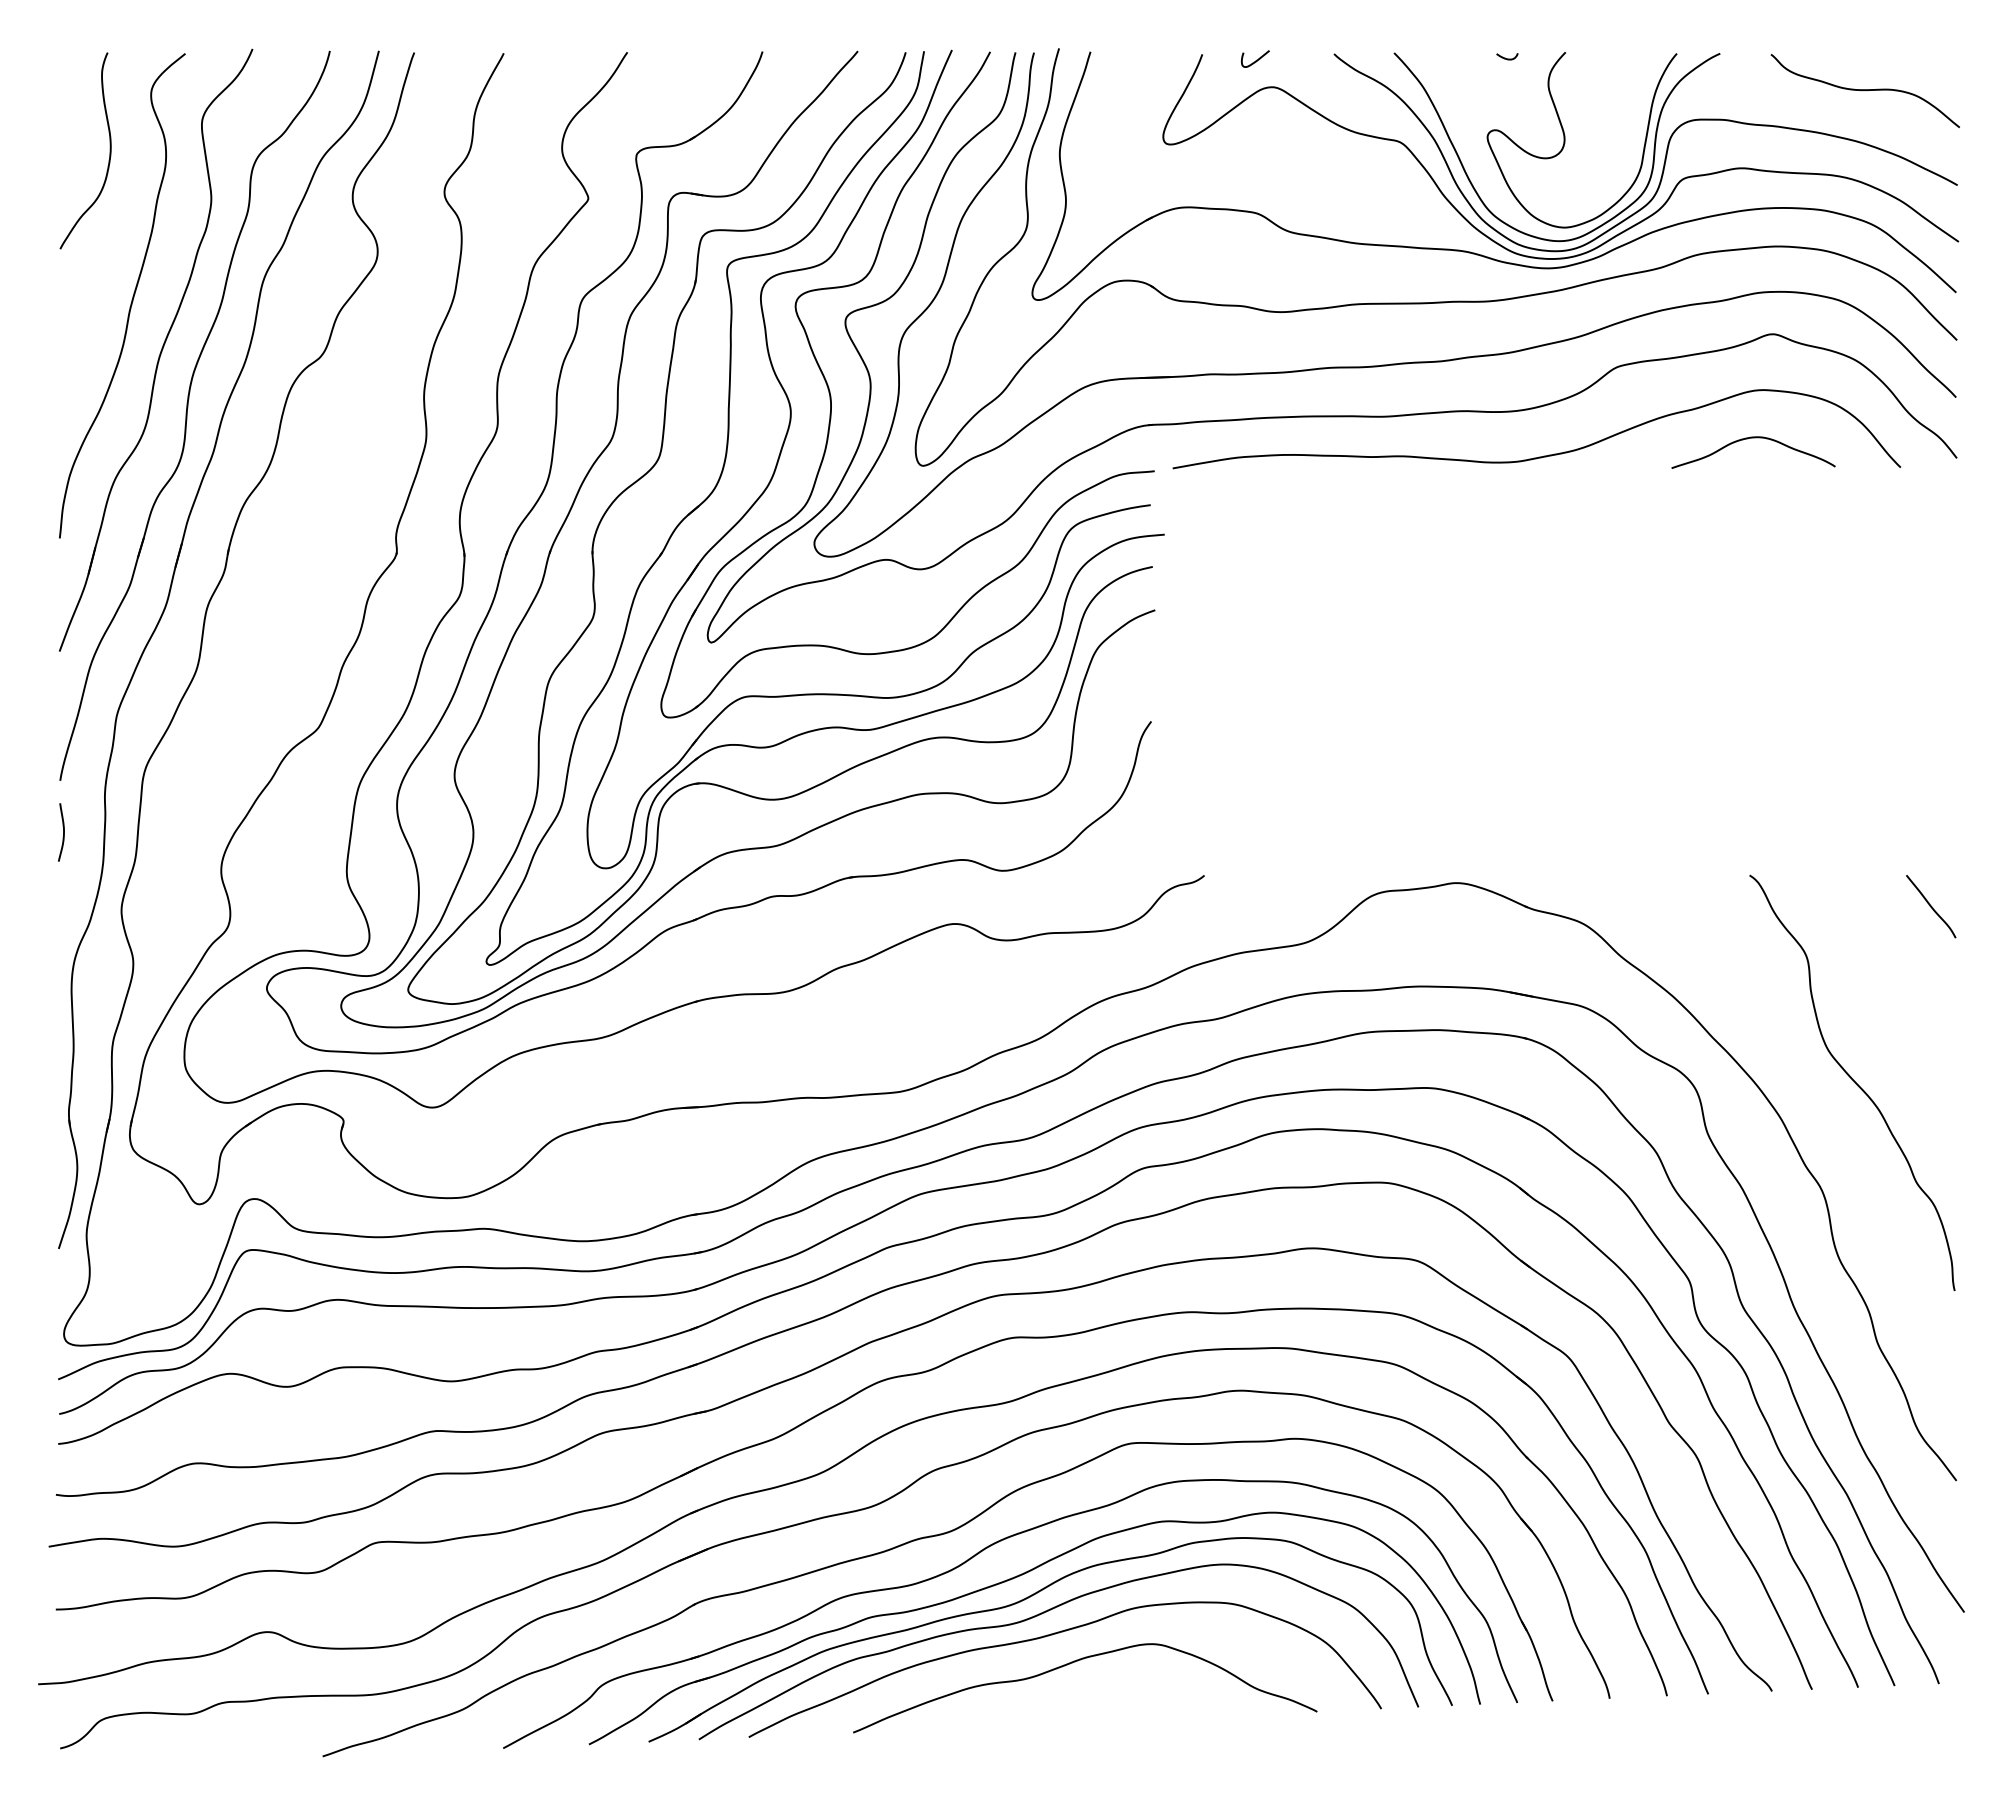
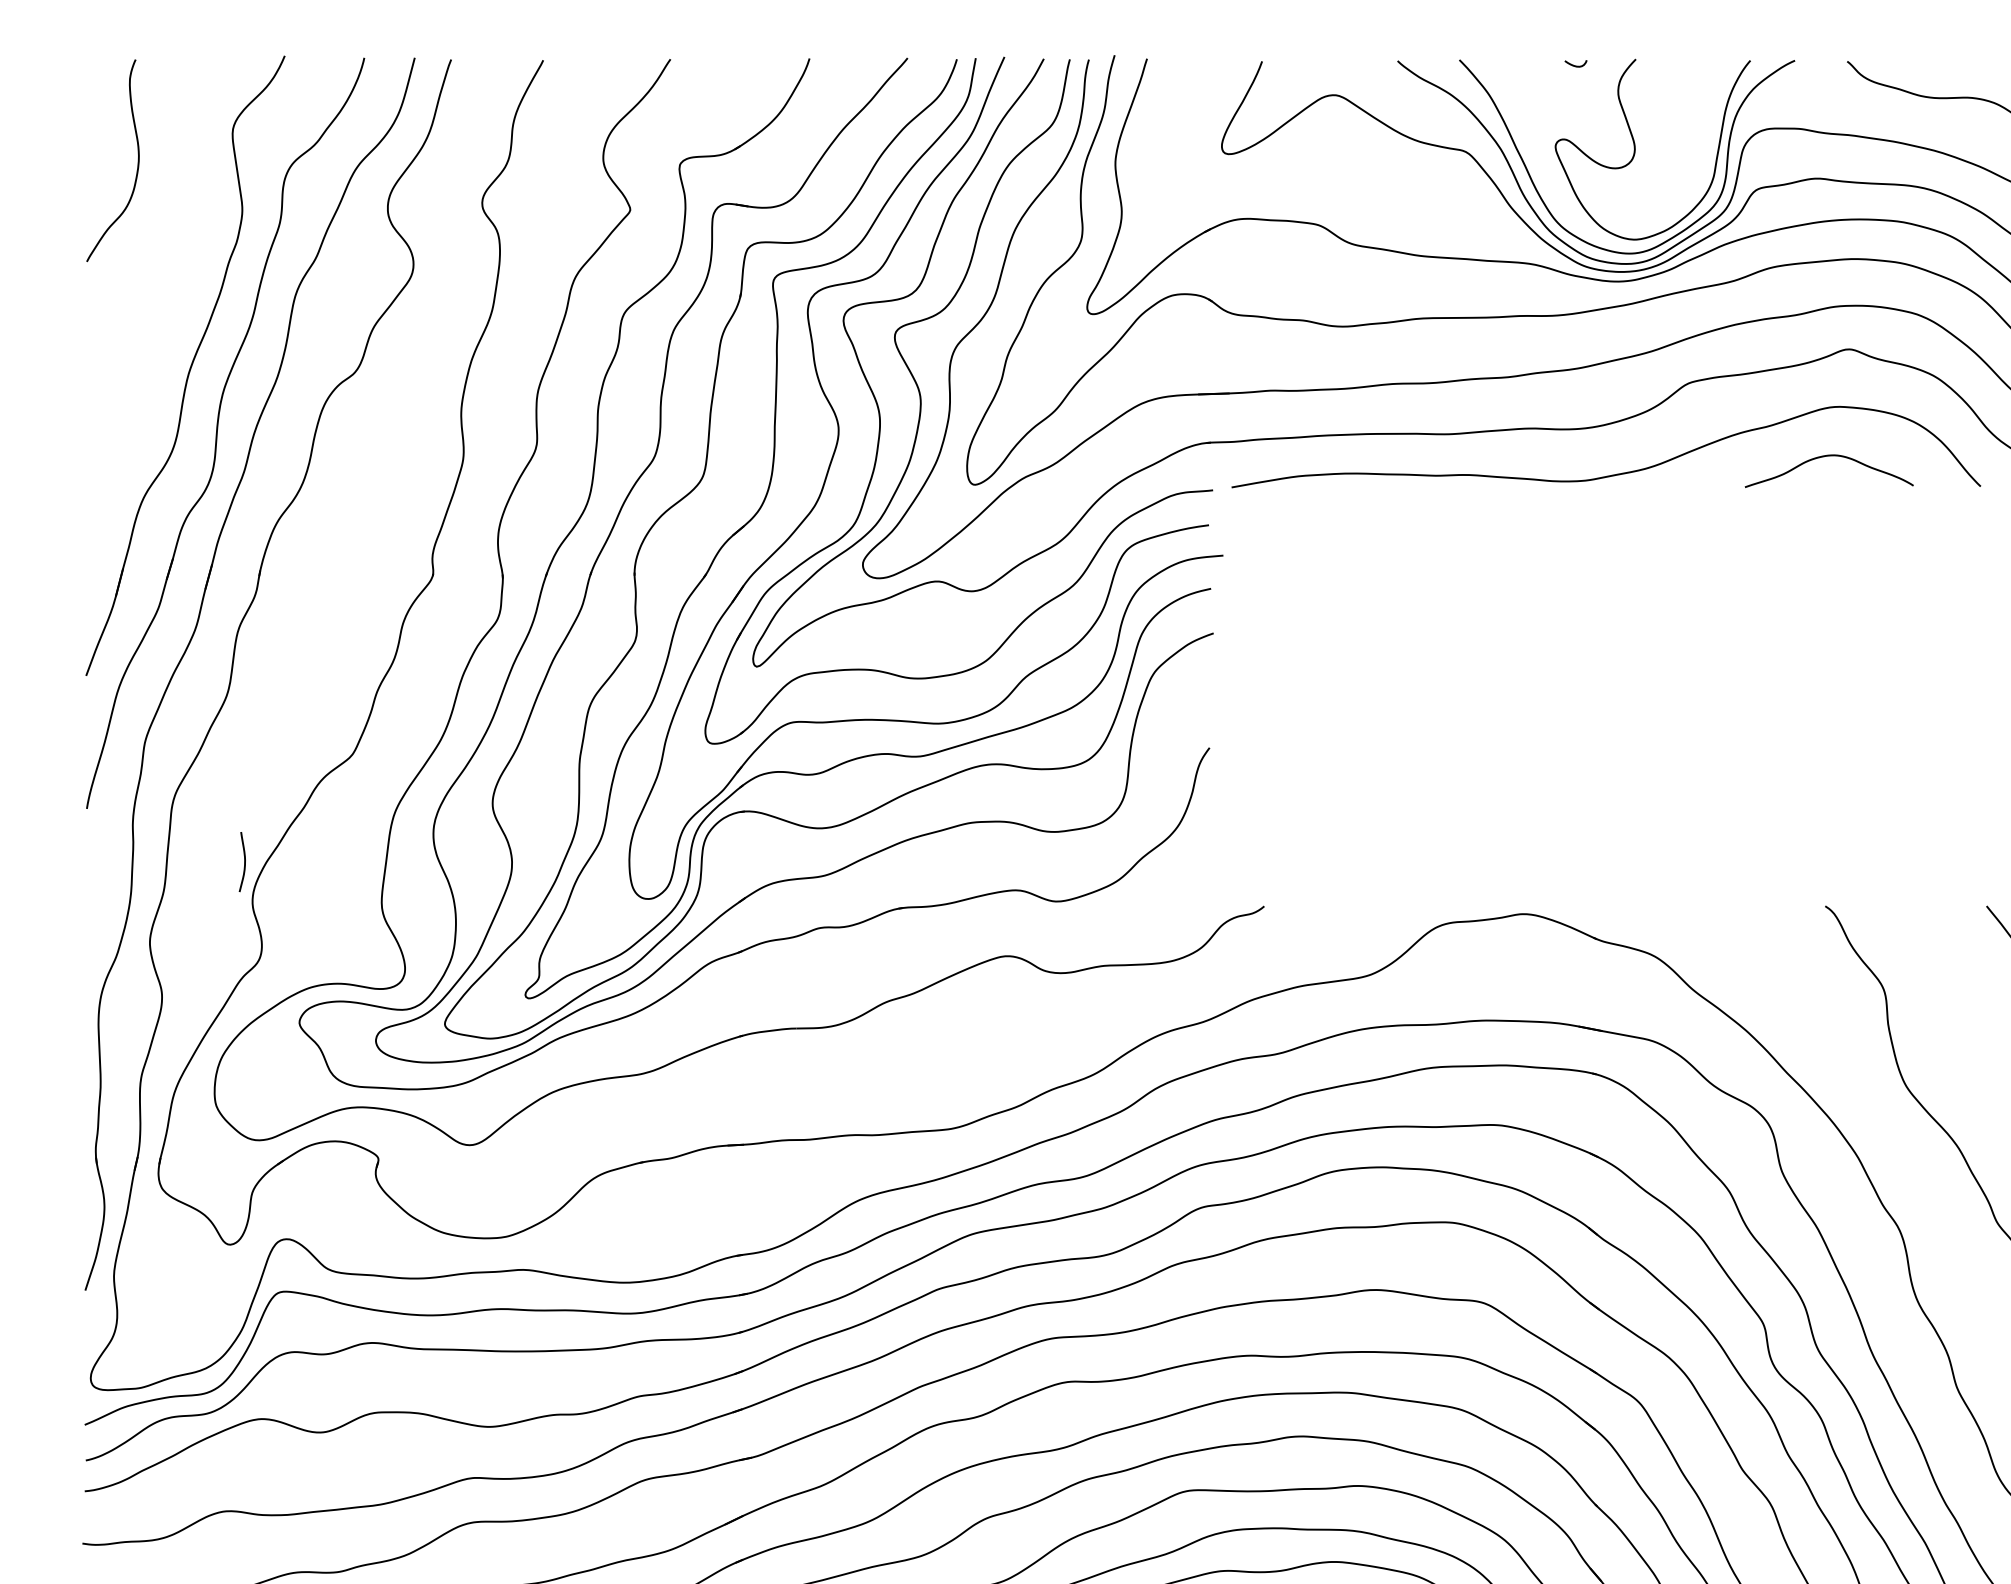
curve: (1256, 59) -> (1317, 66), removed
curve: (131, 299) -> (160, 313), removed
curve: (63, 832) -> (244, 862), moved

